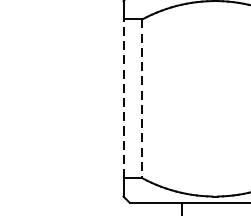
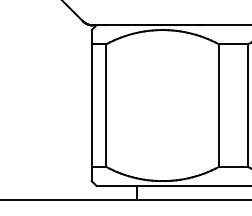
line: (123, 98) -> (91, 105), dashed -> solid
line: (142, 99) -> (106, 106), dashed -> solid

